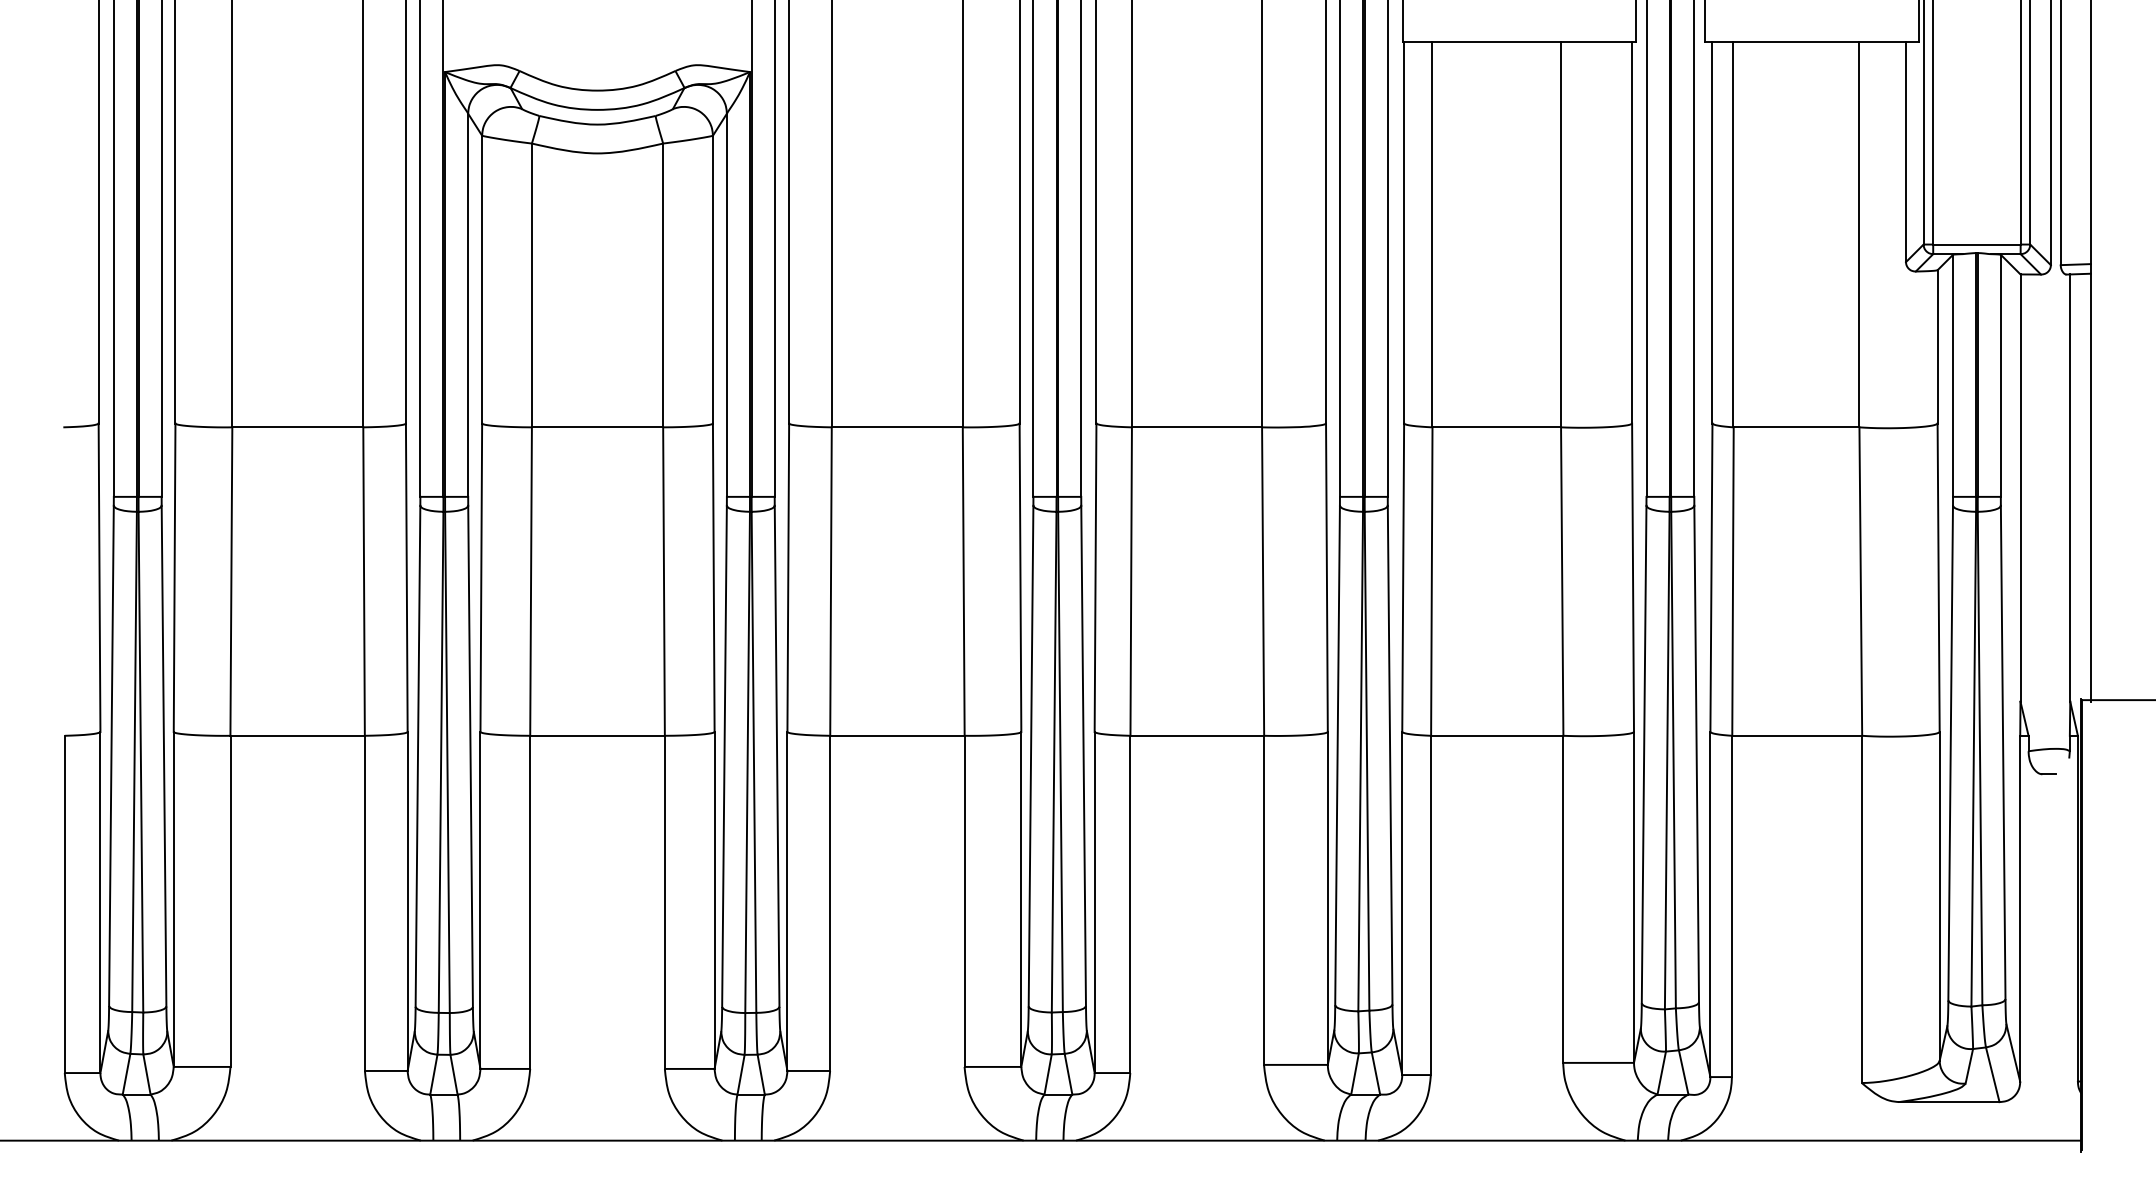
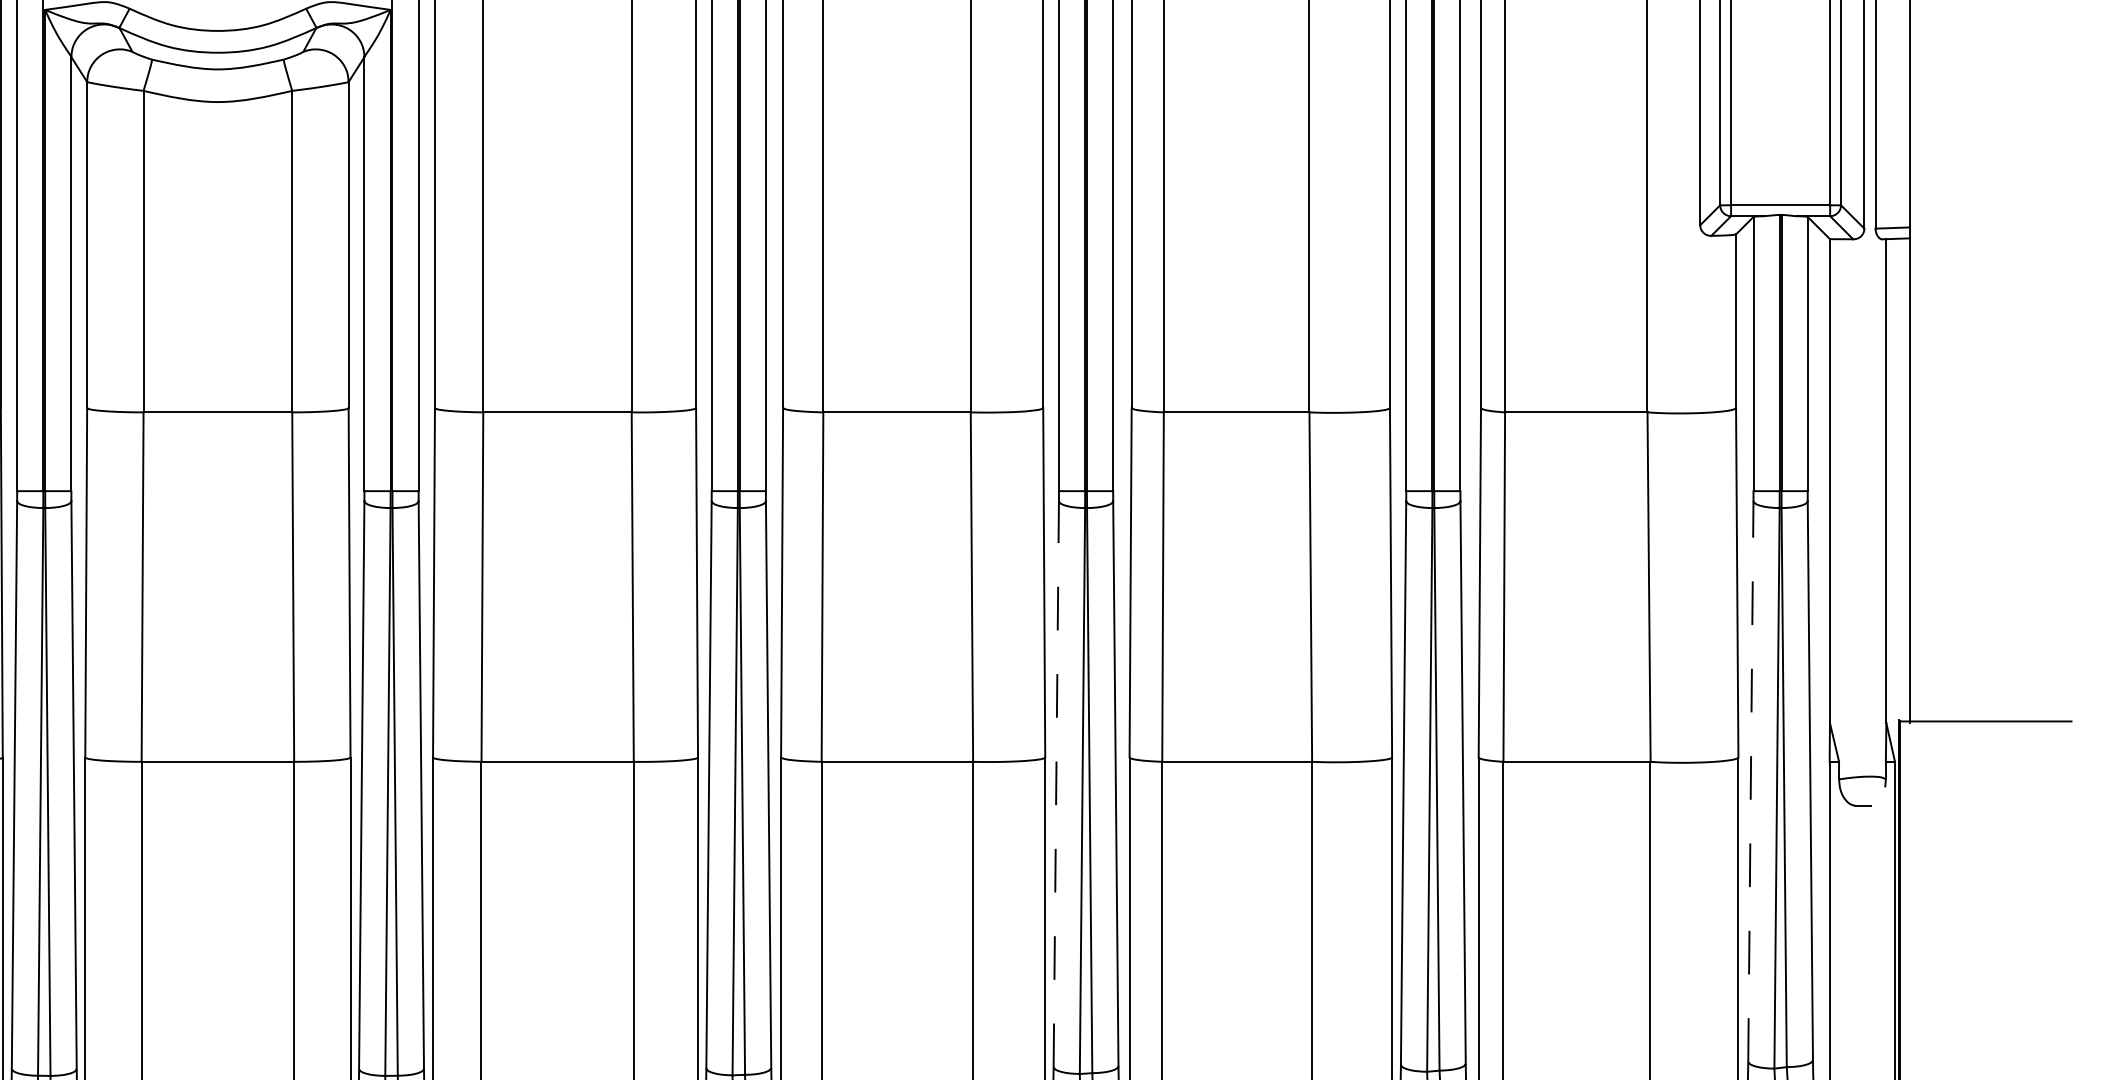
line: (1950, 752) -> (1750, 780), solid -> dashed
line: (1337, 755) -> (1056, 784), solid -> dashed

